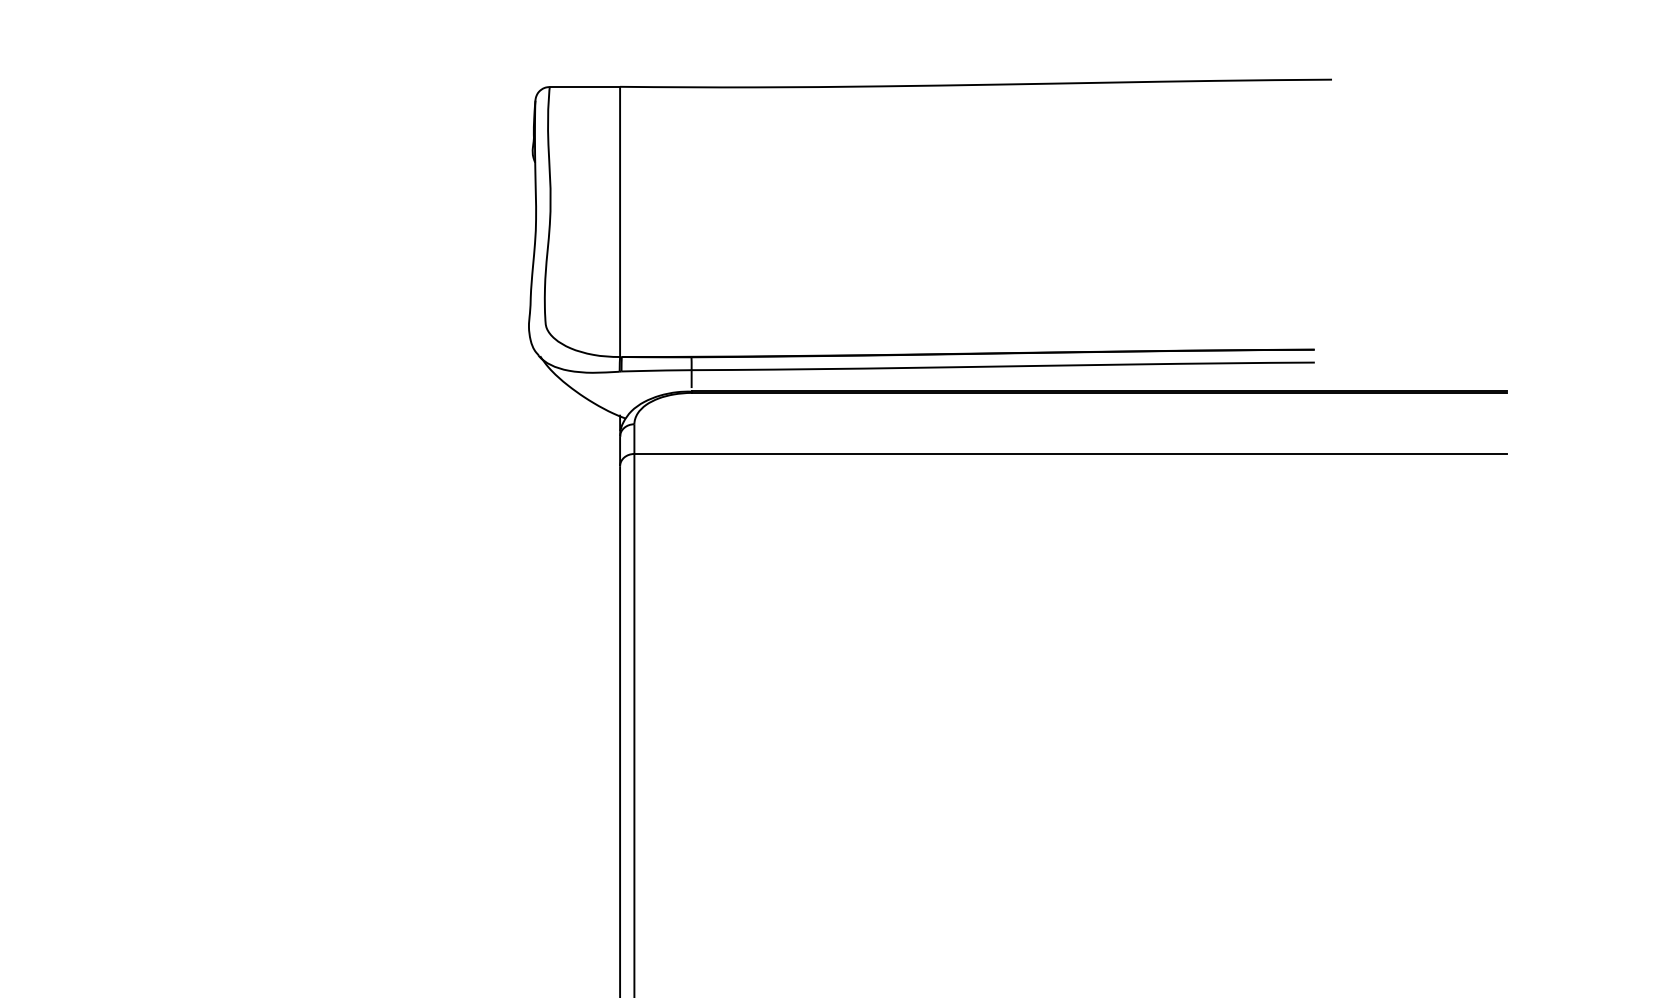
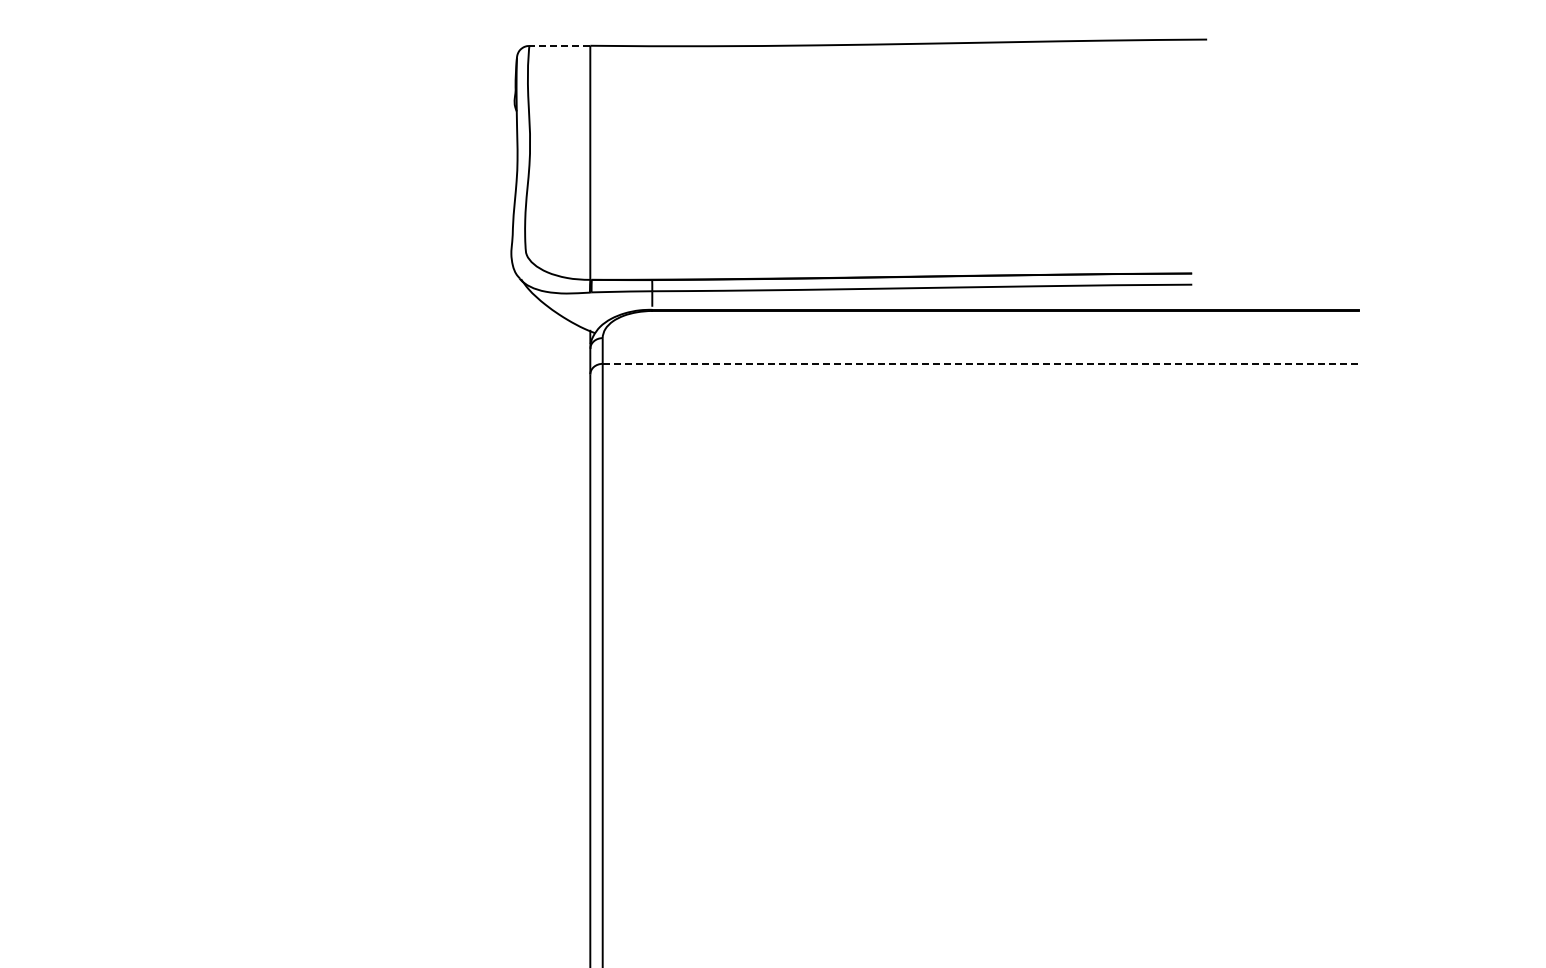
line: (584, 86) -> (559, 45), solid -> dashed
line: (1071, 453) -> (981, 363), solid -> dashed

